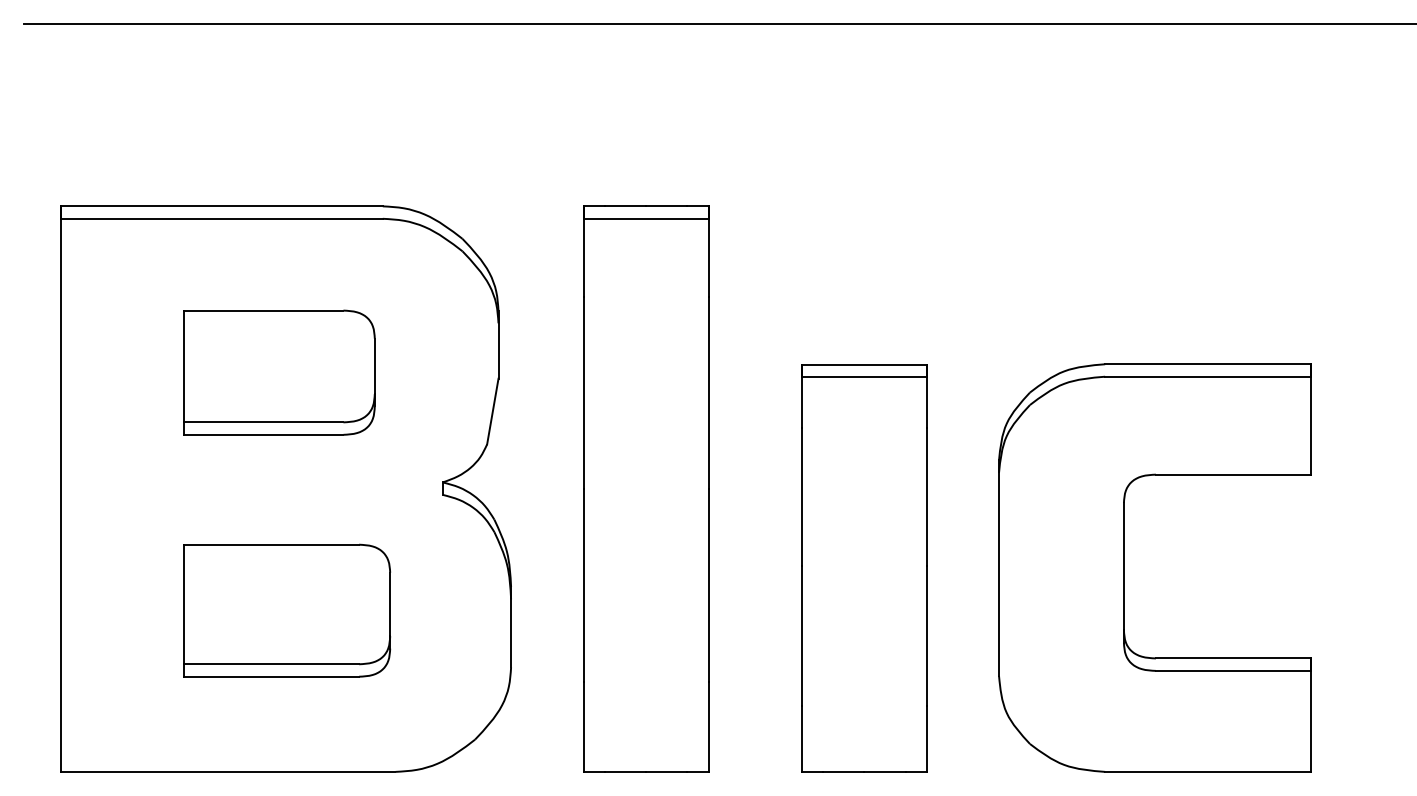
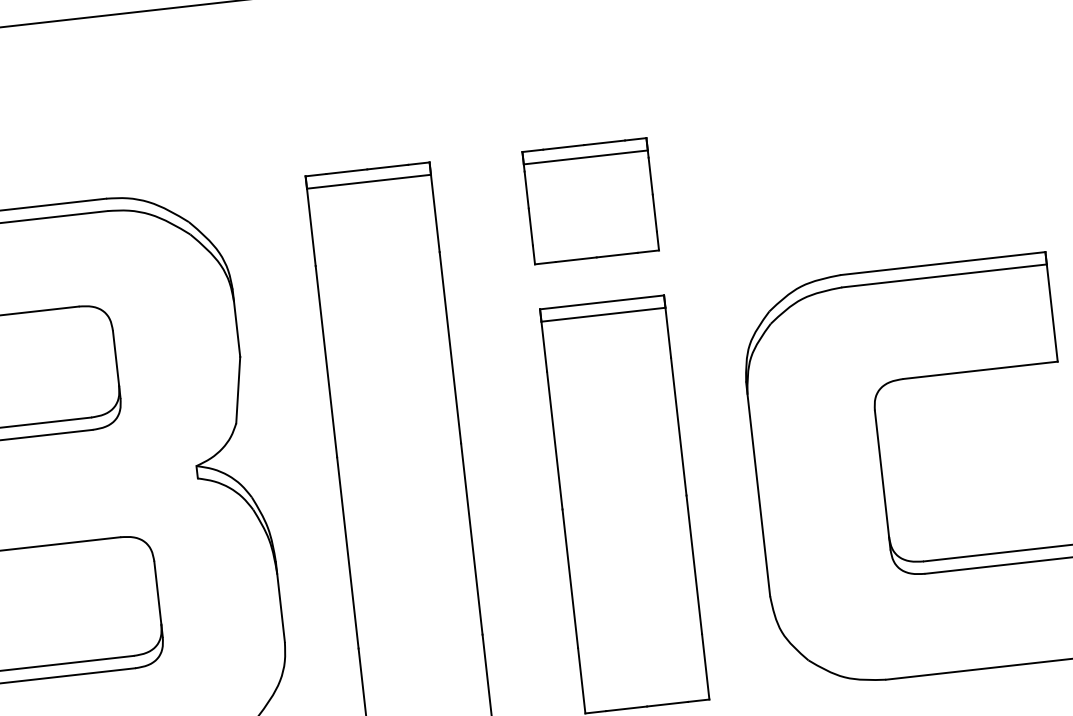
part: (864, 262) -> (590, 200), added

